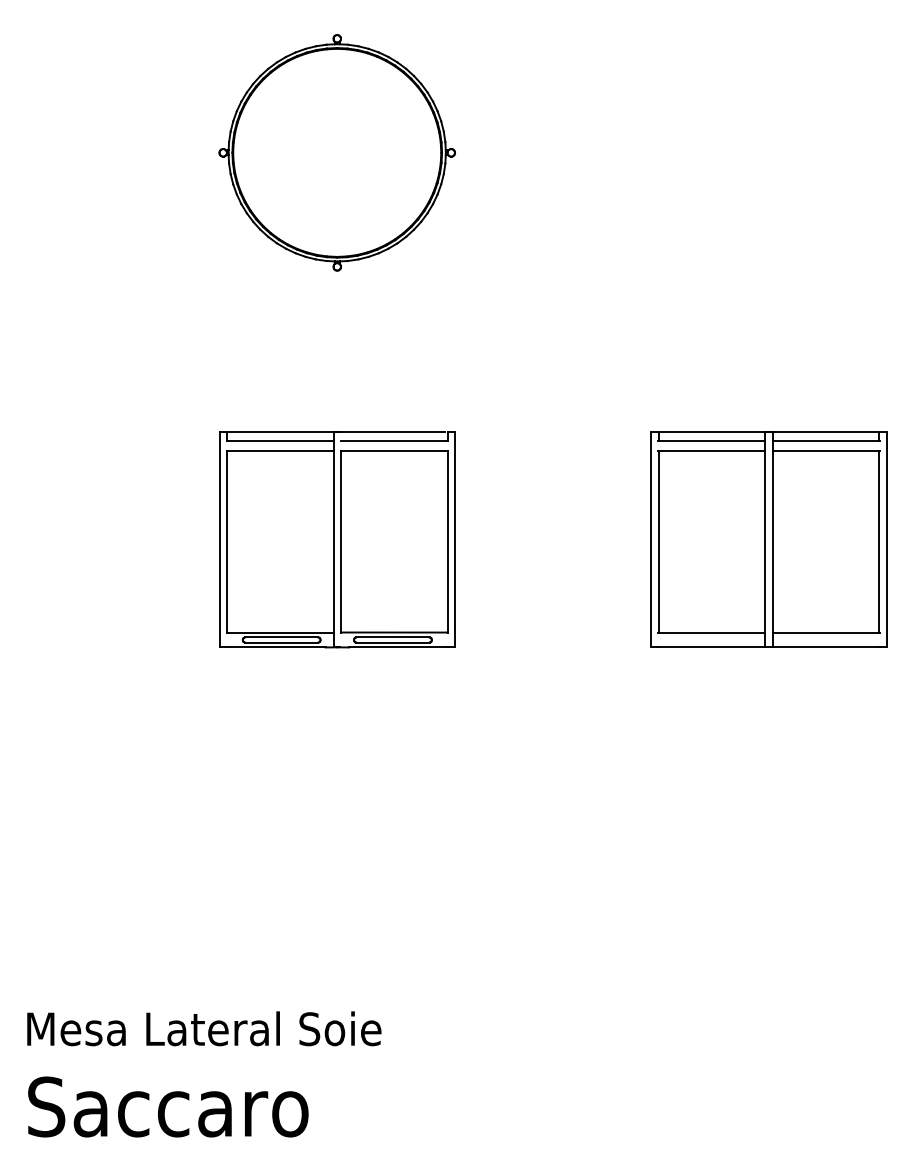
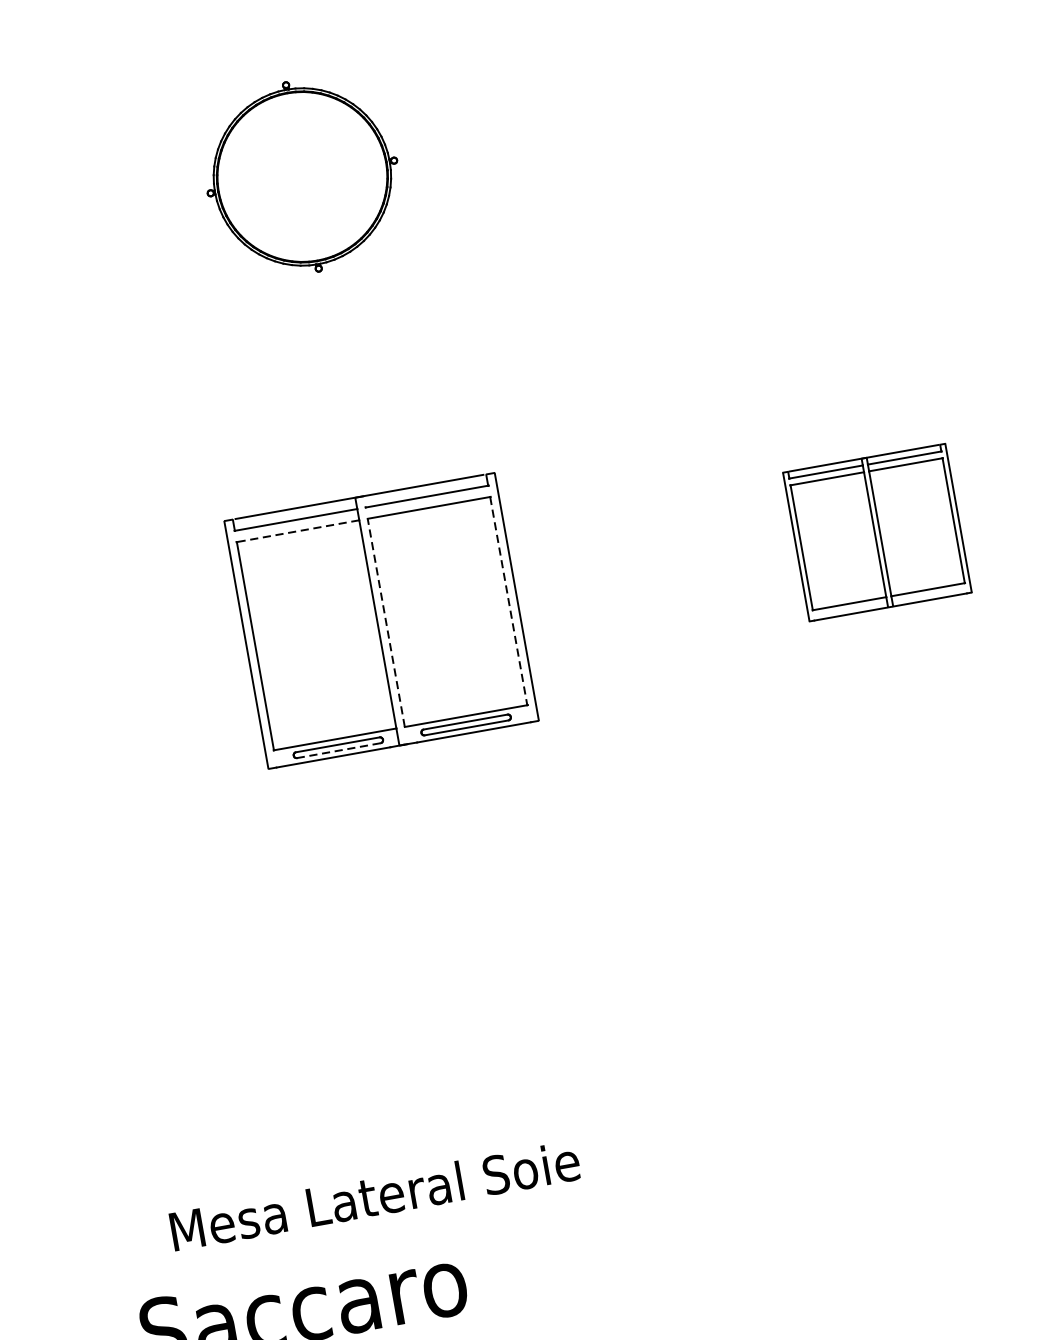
part: (336, 152) -> (301, 176), size x0.7
line: (279, 451) -> (297, 531), solid -> dashed
part: (768, 539) -> (876, 532), size x0.6
line: (340, 541) -> (385, 622), solid -> dashed
line: (447, 541) -> (508, 600), solid -> dashed
line: (281, 642) -> (338, 750), solid -> dashed
text: (204, 1028) -> (375, 1195), moved

